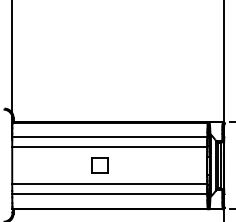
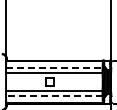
line: (109, 138) -> (54, 68), solid -> dashed
line: (107, 194) -> (53, 96), solid -> dashed

